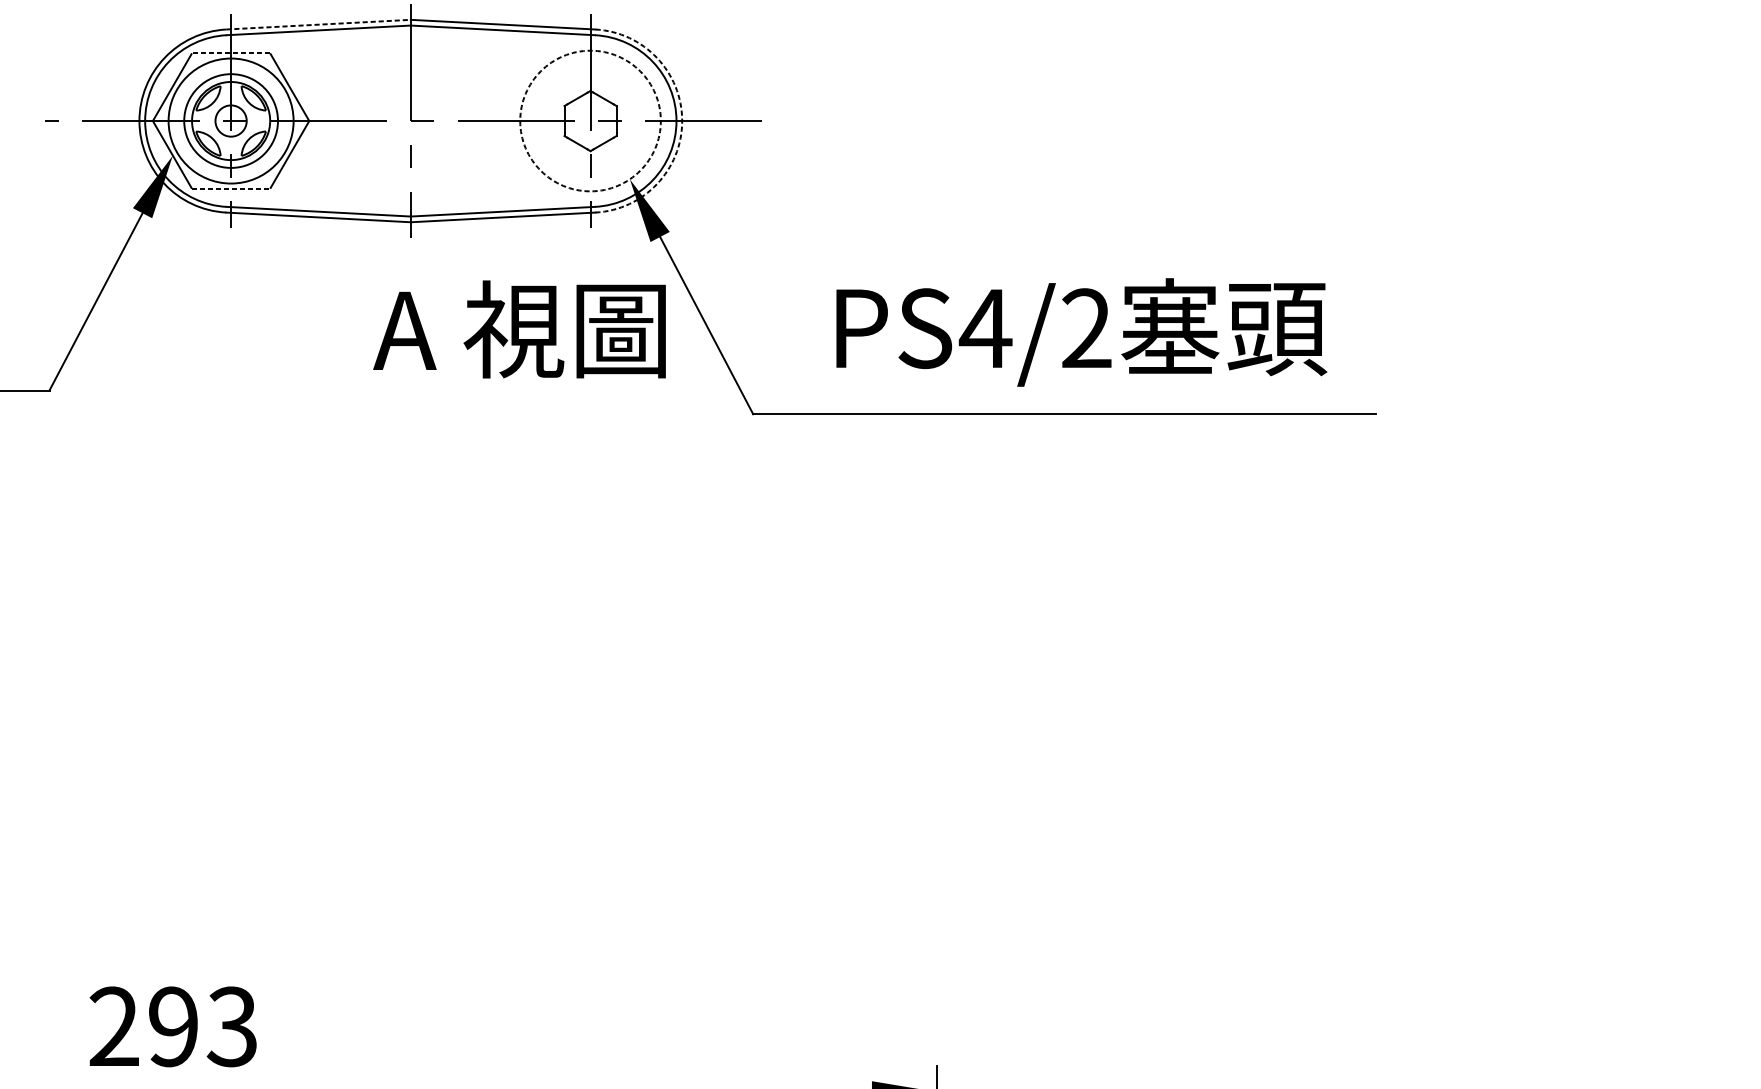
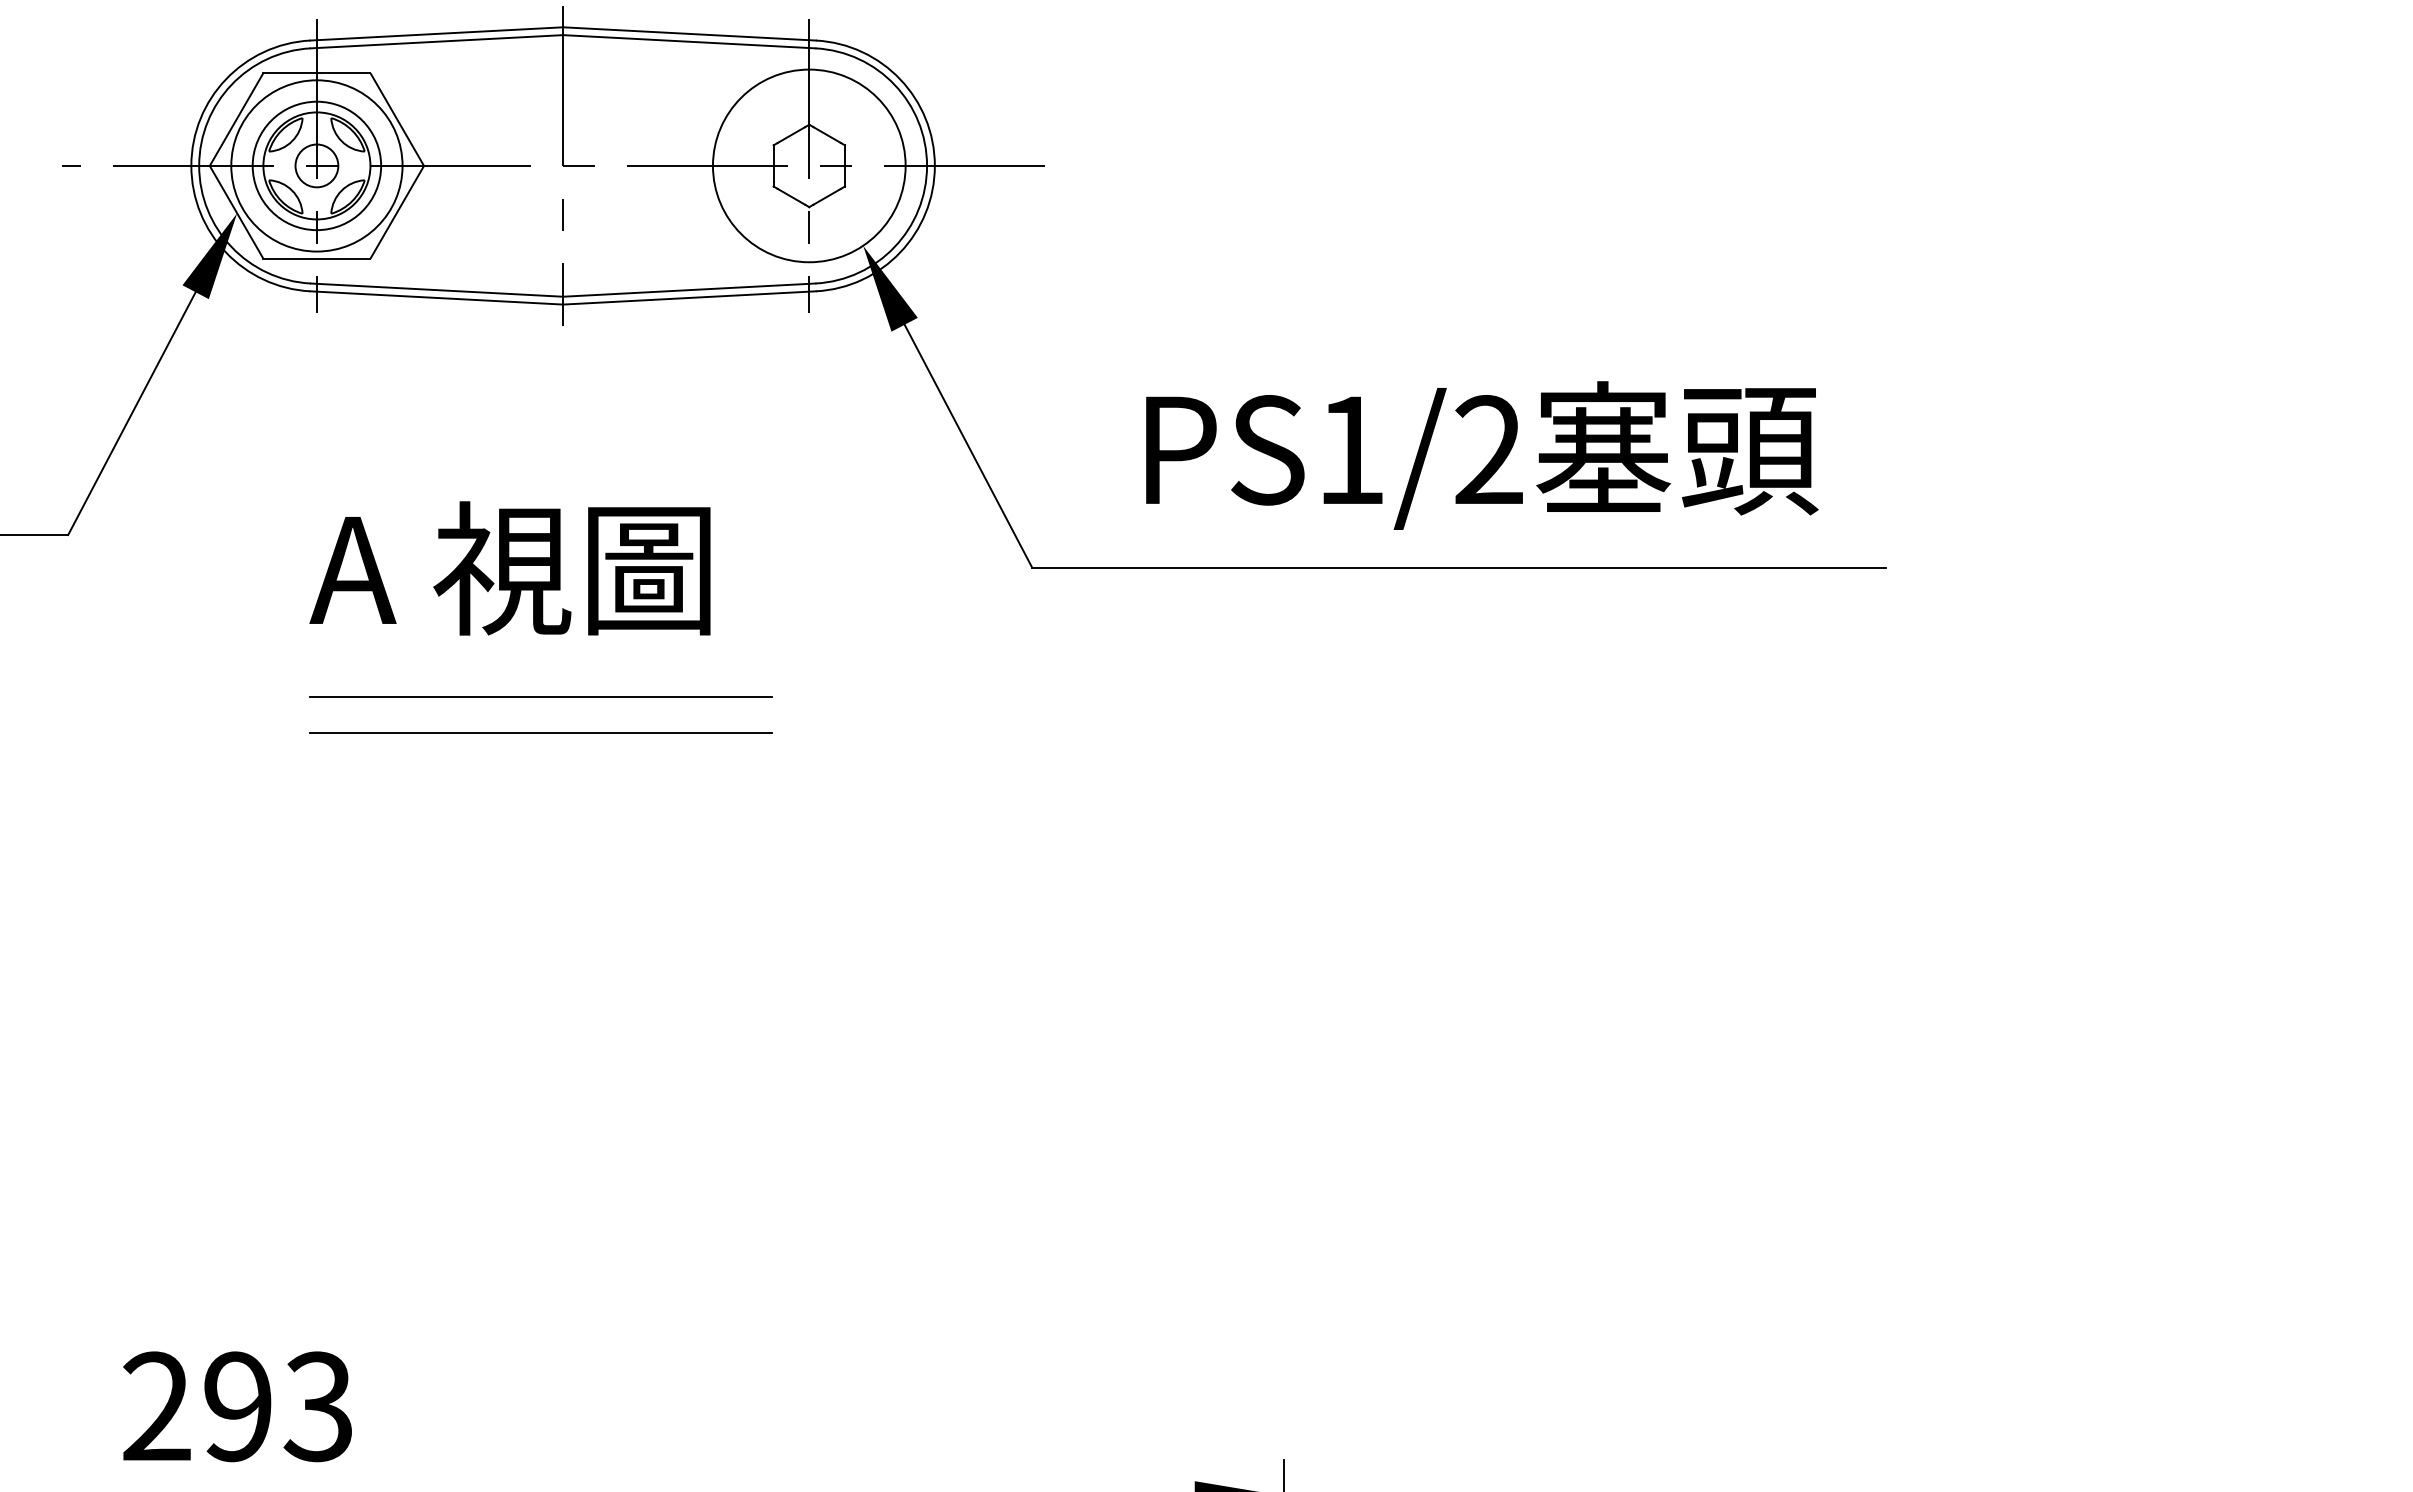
line: (318, 24) -> (436, 33), dashed -> solid
line: (230, 53) -> (316, 73), dashed -> solid
circle: (589, 120) -> (808, 165), dashed -> solid
arc: (681, 120) -> (934, 165), dashed -> solid
line: (230, 188) -> (316, 258), dashed -> solid
text: (985, 328) -> (1350, 449), PS4/2 -> PS1/2
text: (519, 329) -> (509, 568), moved
line: (394, 508) -> (540, 696), added
line: (394, 534) -> (540, 732), added

